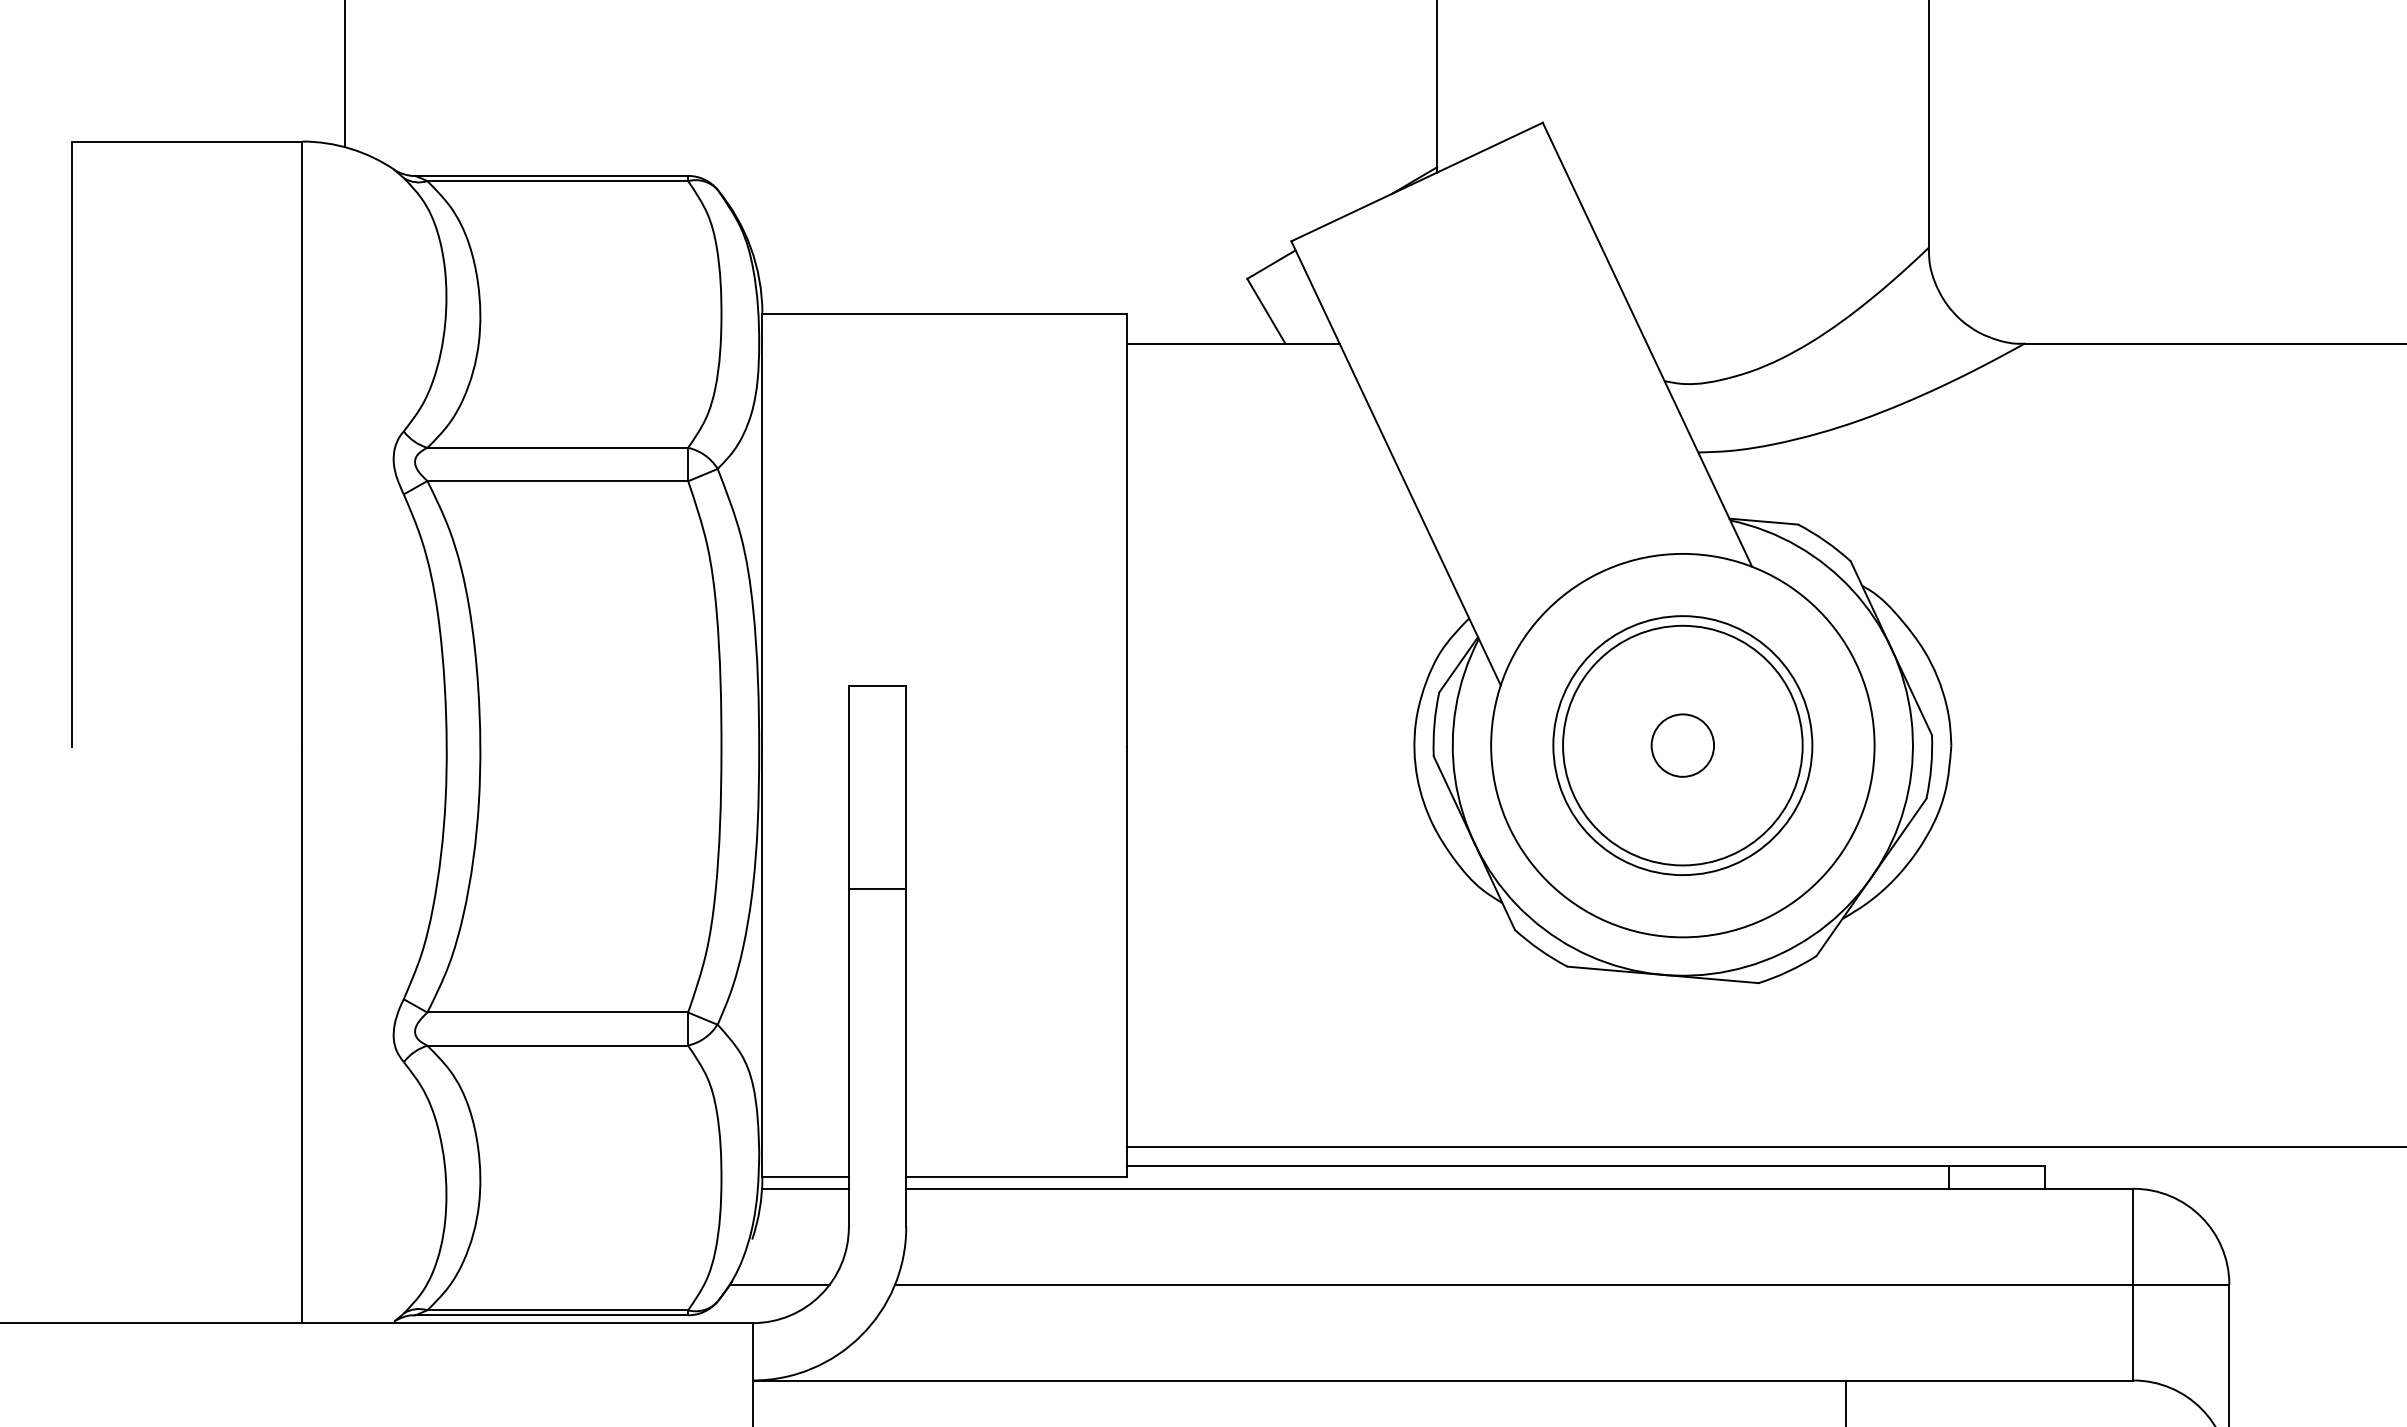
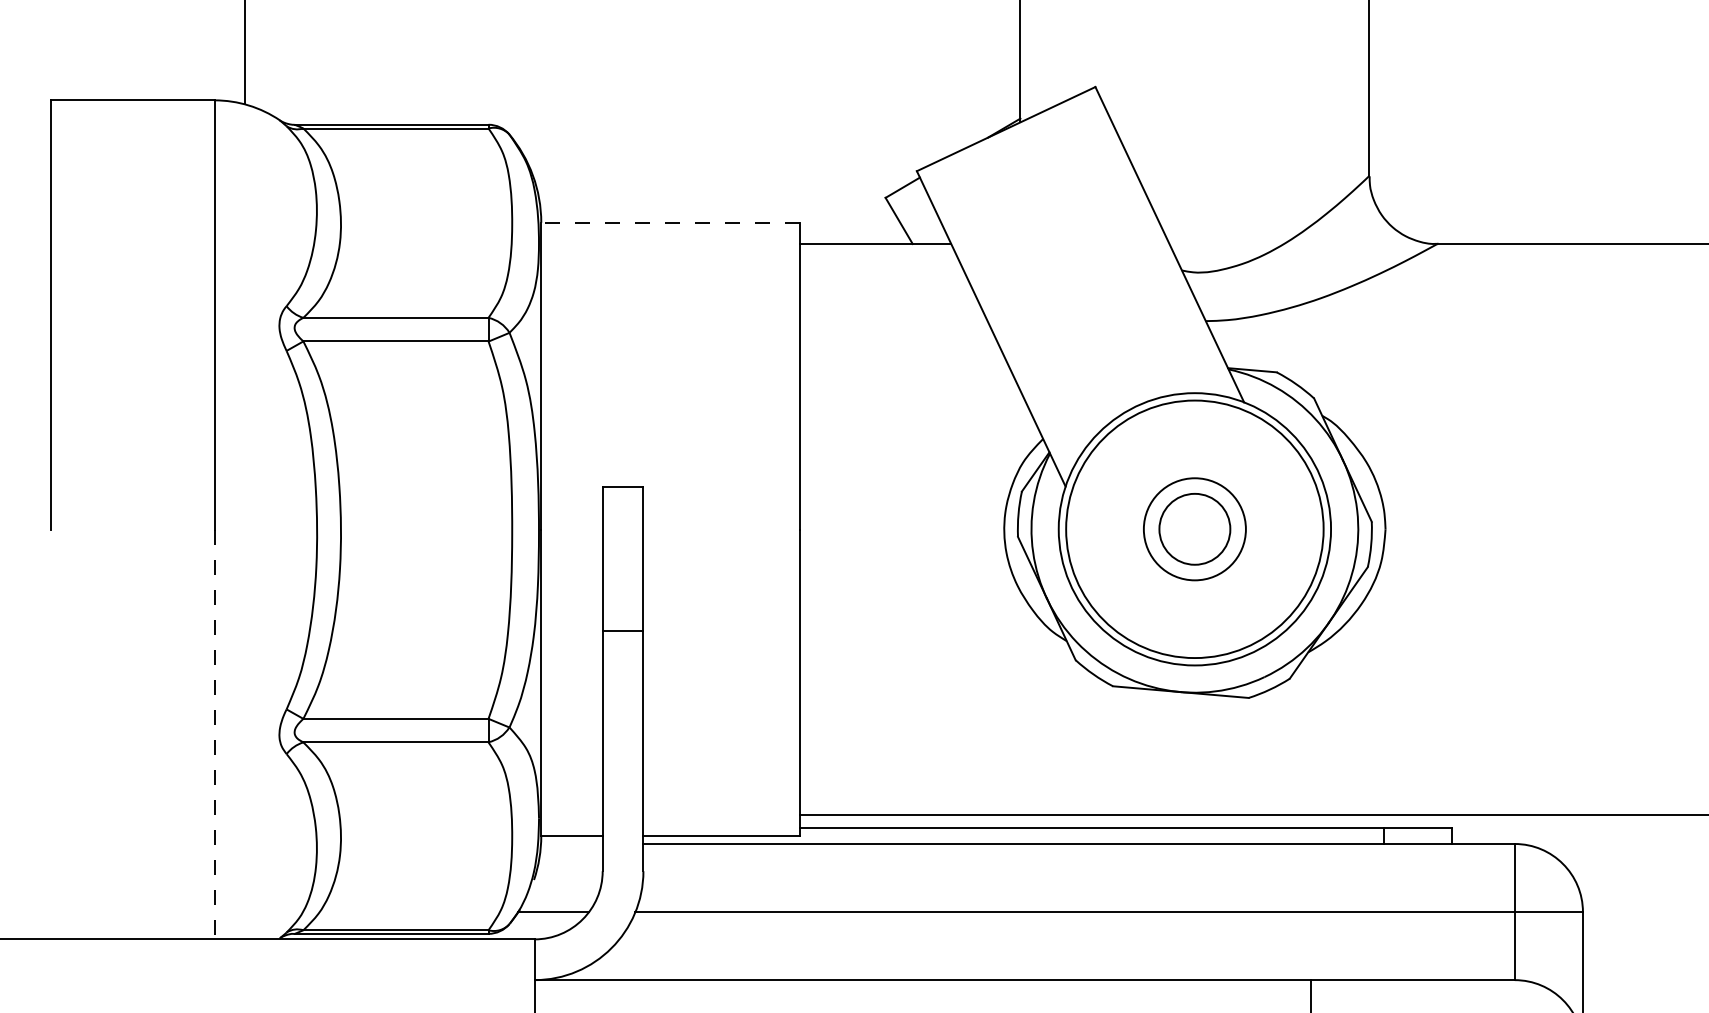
line: (944, 314) -> (670, 223), solid -> dashed
circle: (1682, 745) -> (1194, 529), size x0.6
circle: (1682, 745) -> (1194, 529), size x1.4
circle: (1682, 745) -> (1194, 529), size x1.6
line: (302, 1035) -> (214, 735), solid -> dashed
line: (805, 1188) -> (571, 843), removed

